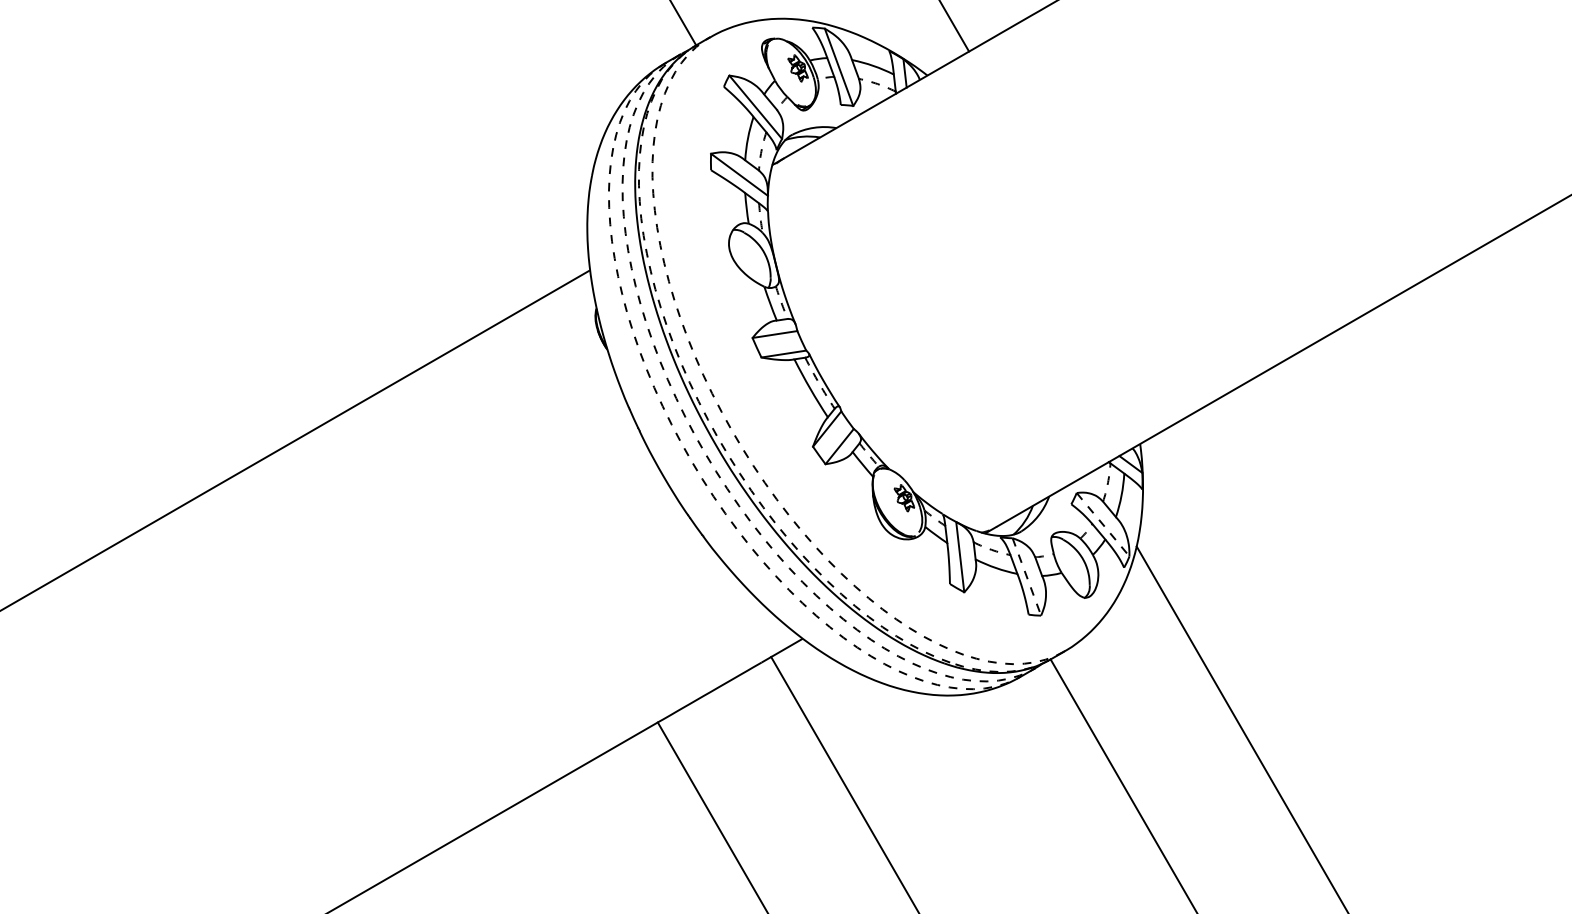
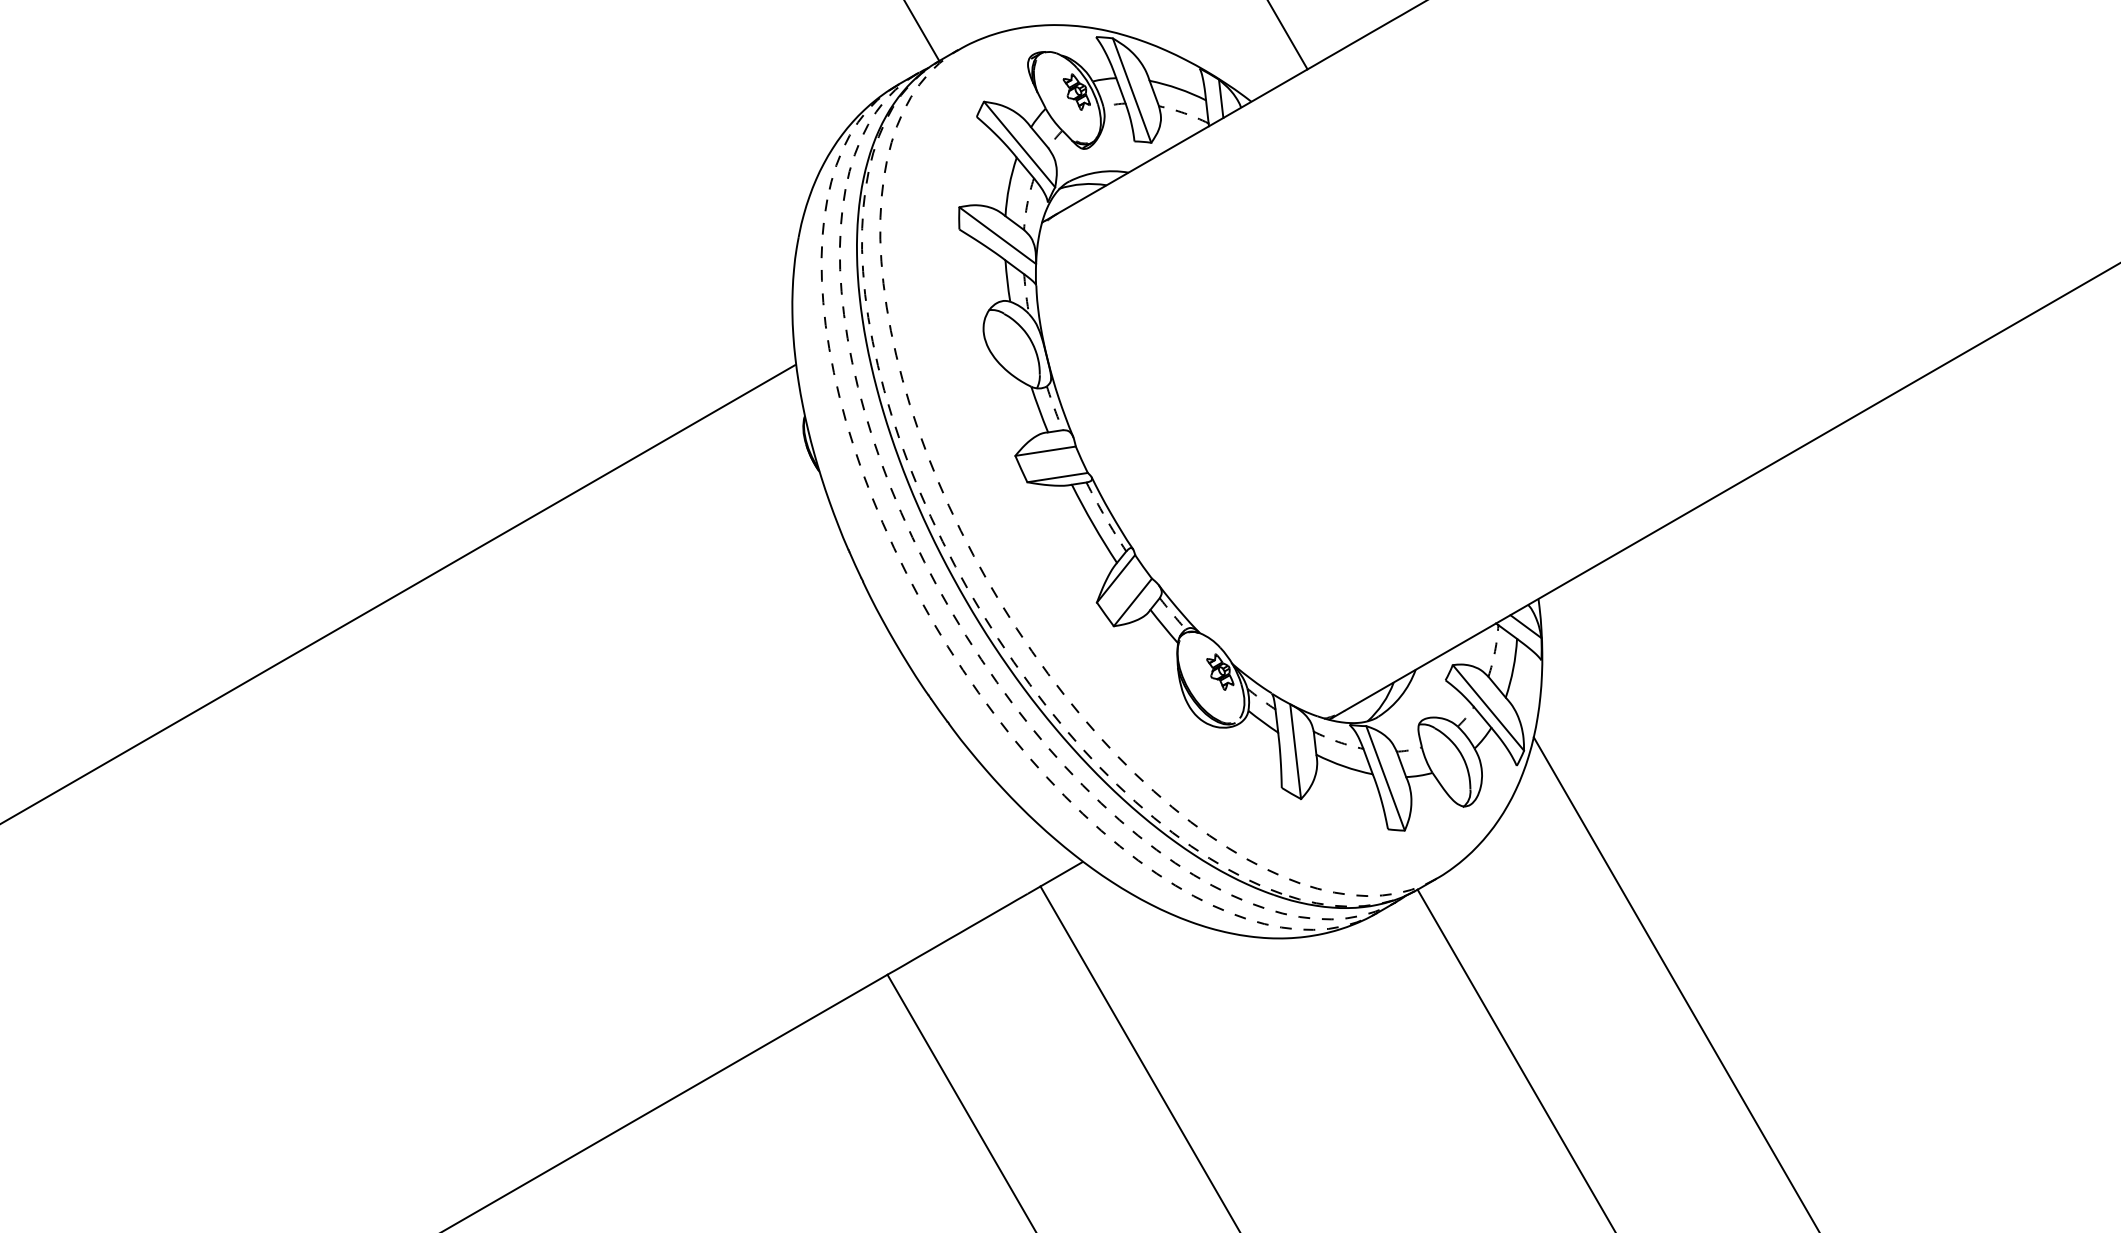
line: (1103, 524) -> (1488, 707), dashed -> solid
line: (1026, 577) -> (1385, 778), dashed -> solid

